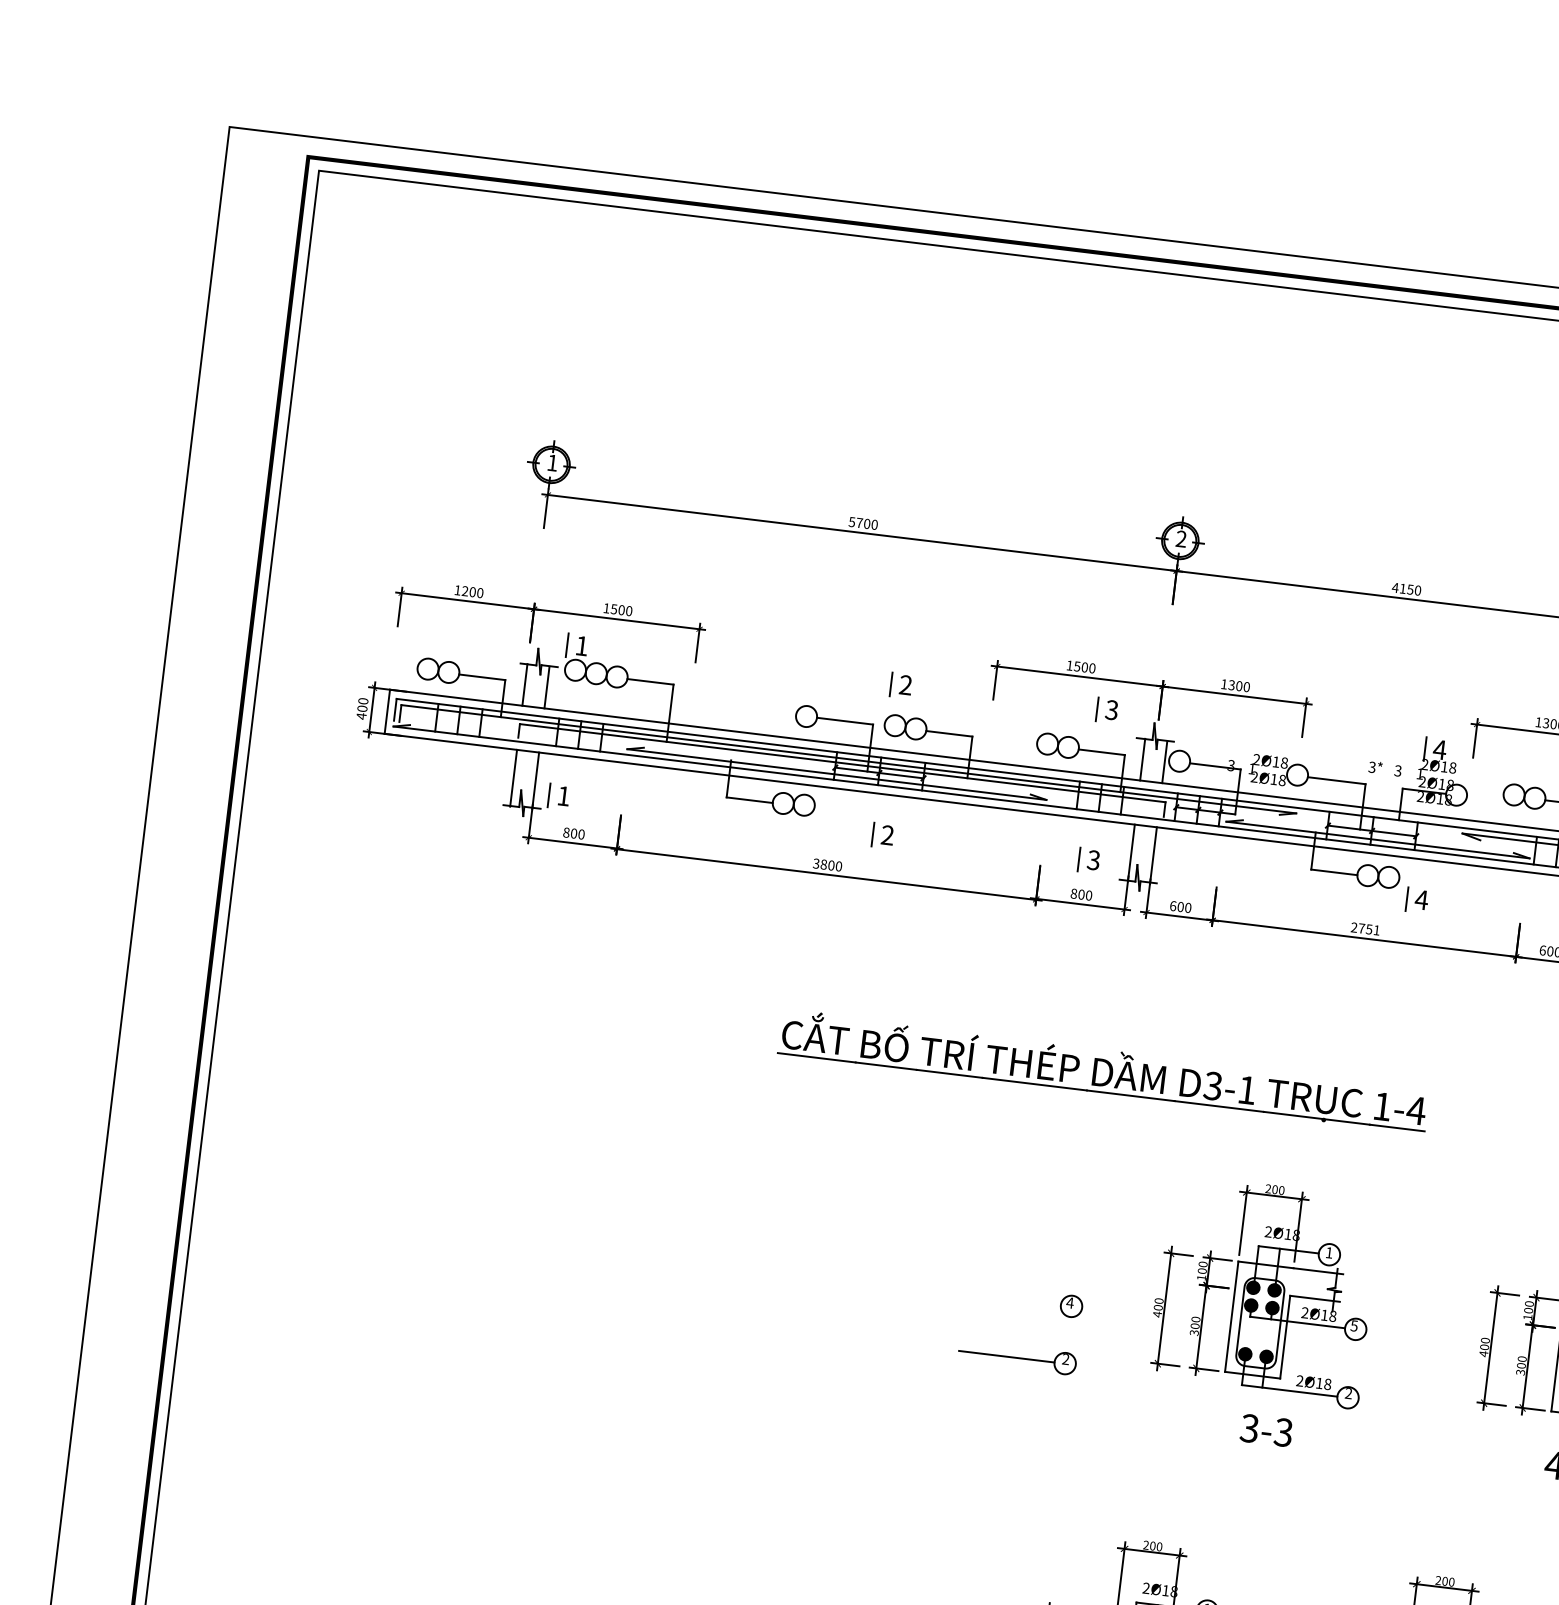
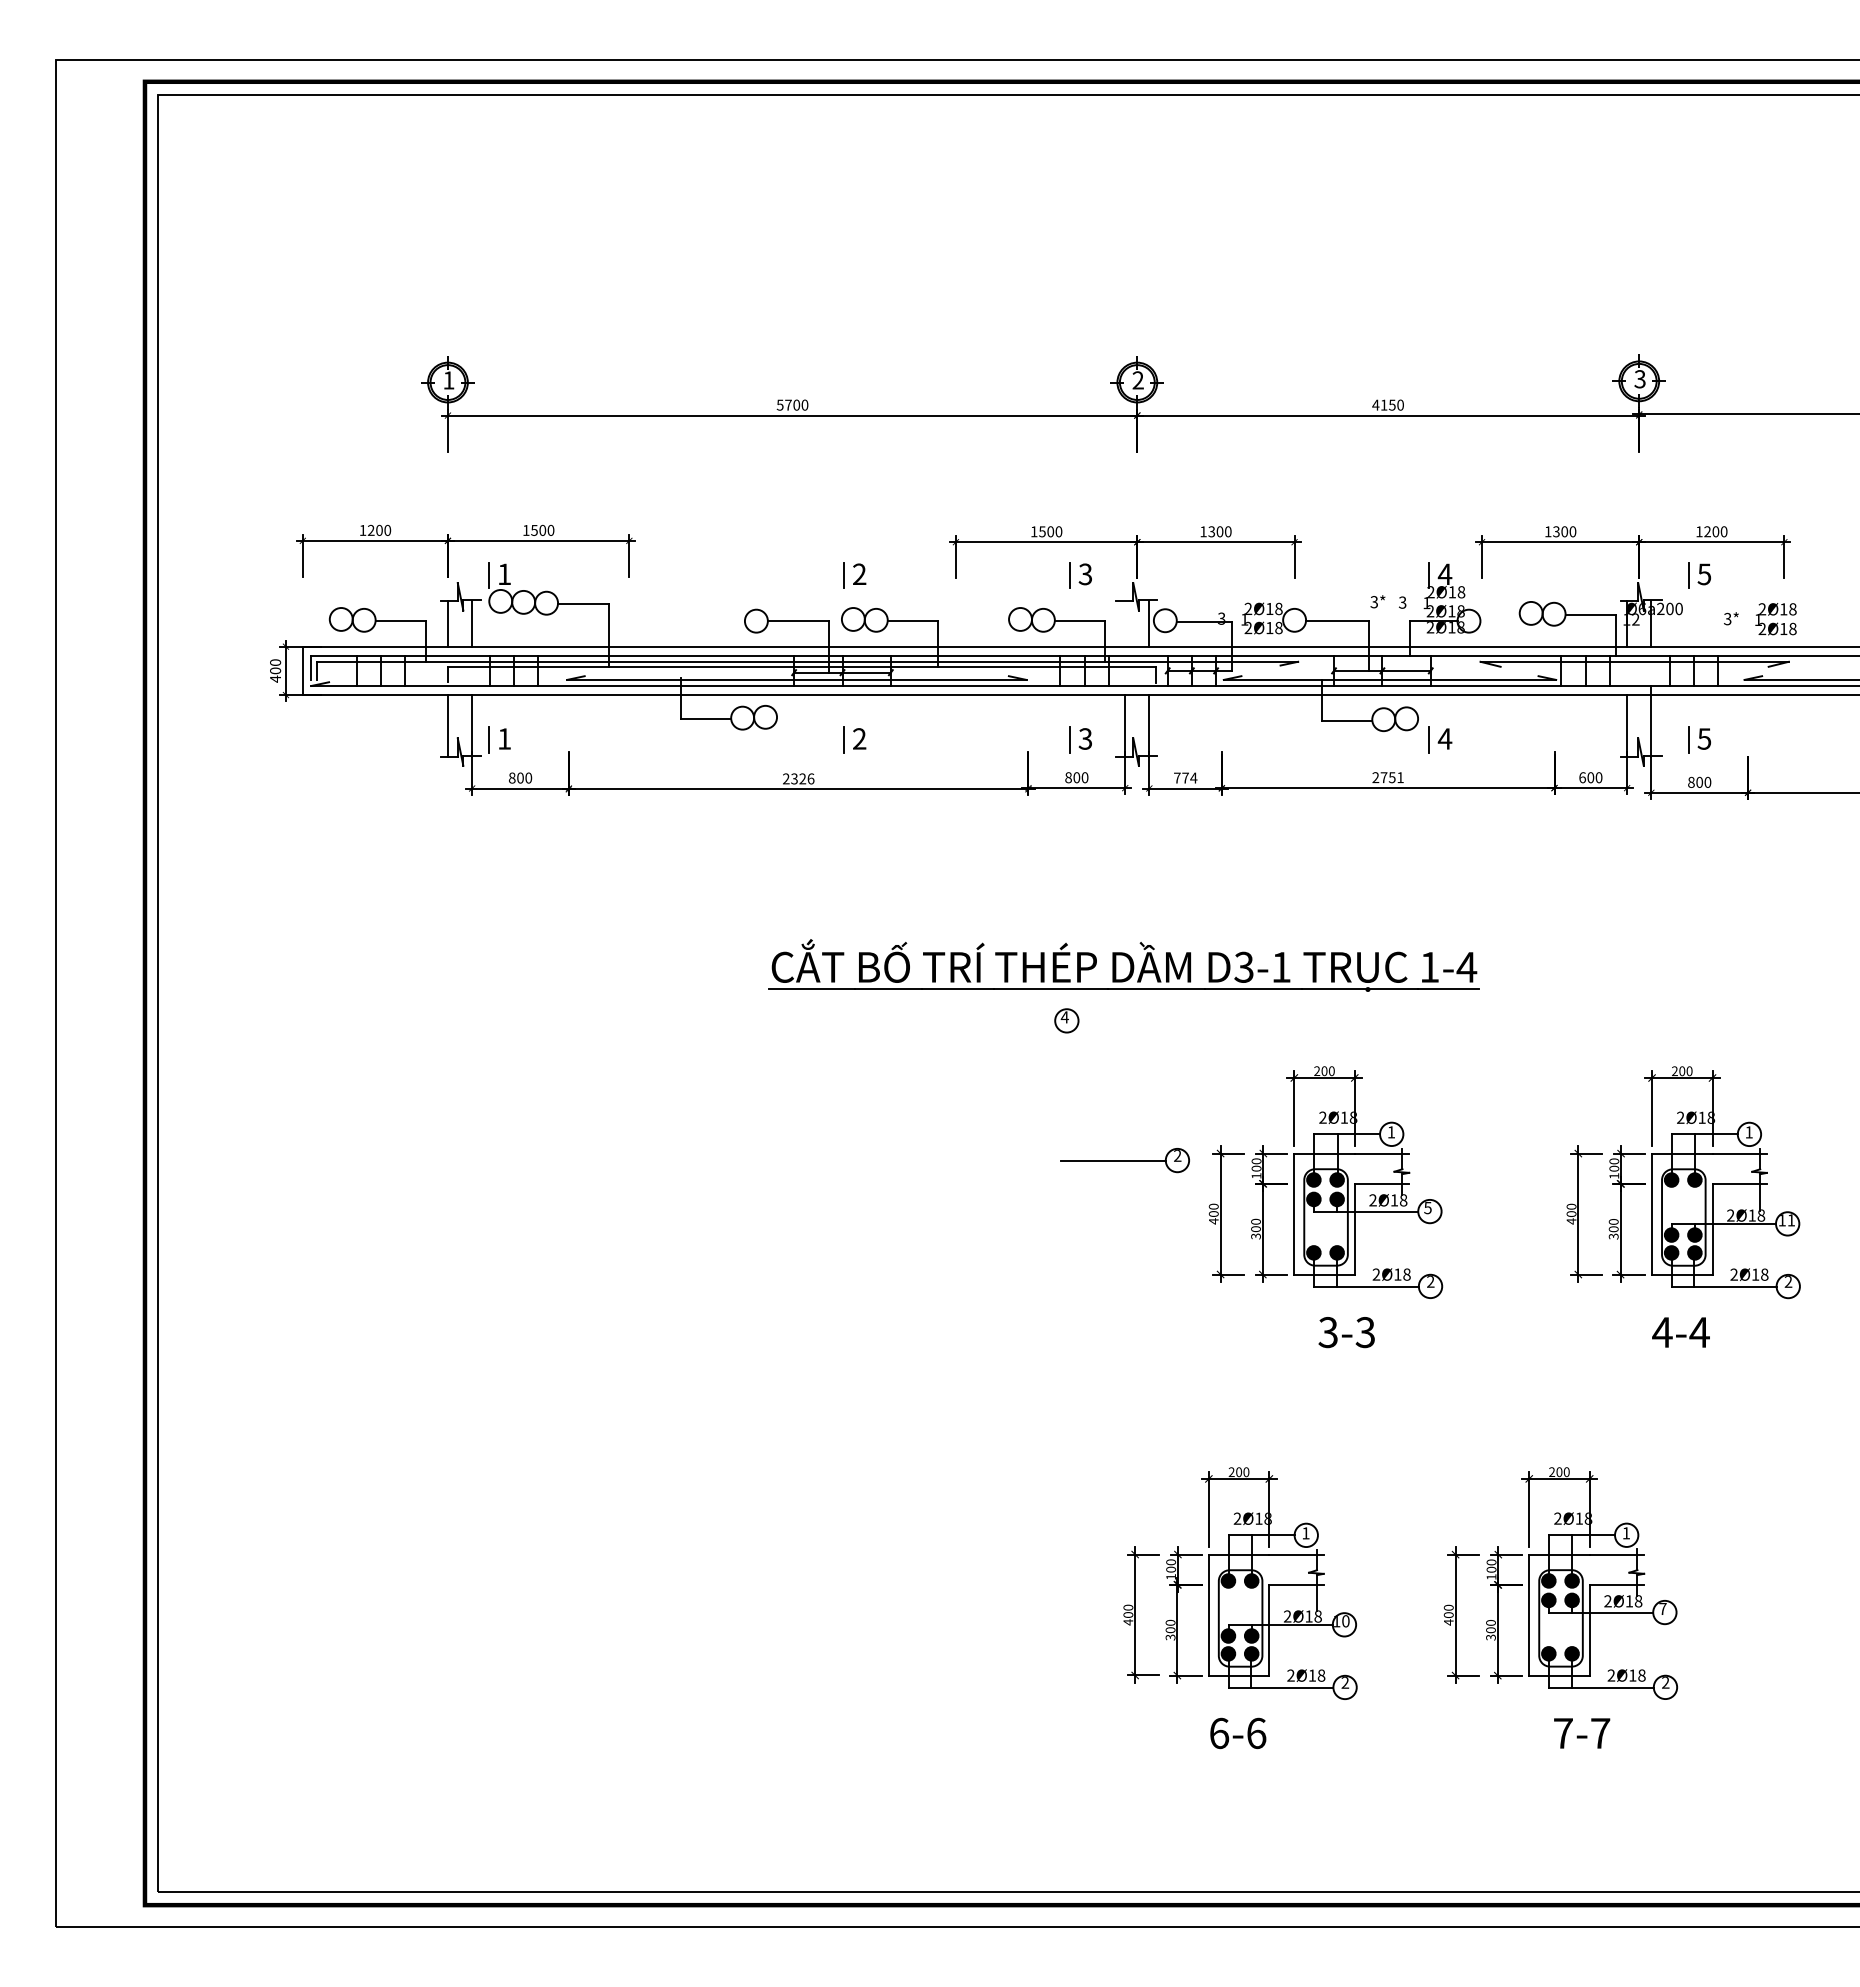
line: (1142, 759) -> (1125, 623), removed
text: (827, 864) -> (798, 778), 3800 -> 2326
text: (1180, 906) -> (1185, 777), 600 -> 774
part: (1071, 1306) -> (1066, 1020), moved
part: (1016, 1357) -> (1124, 1160), moved

